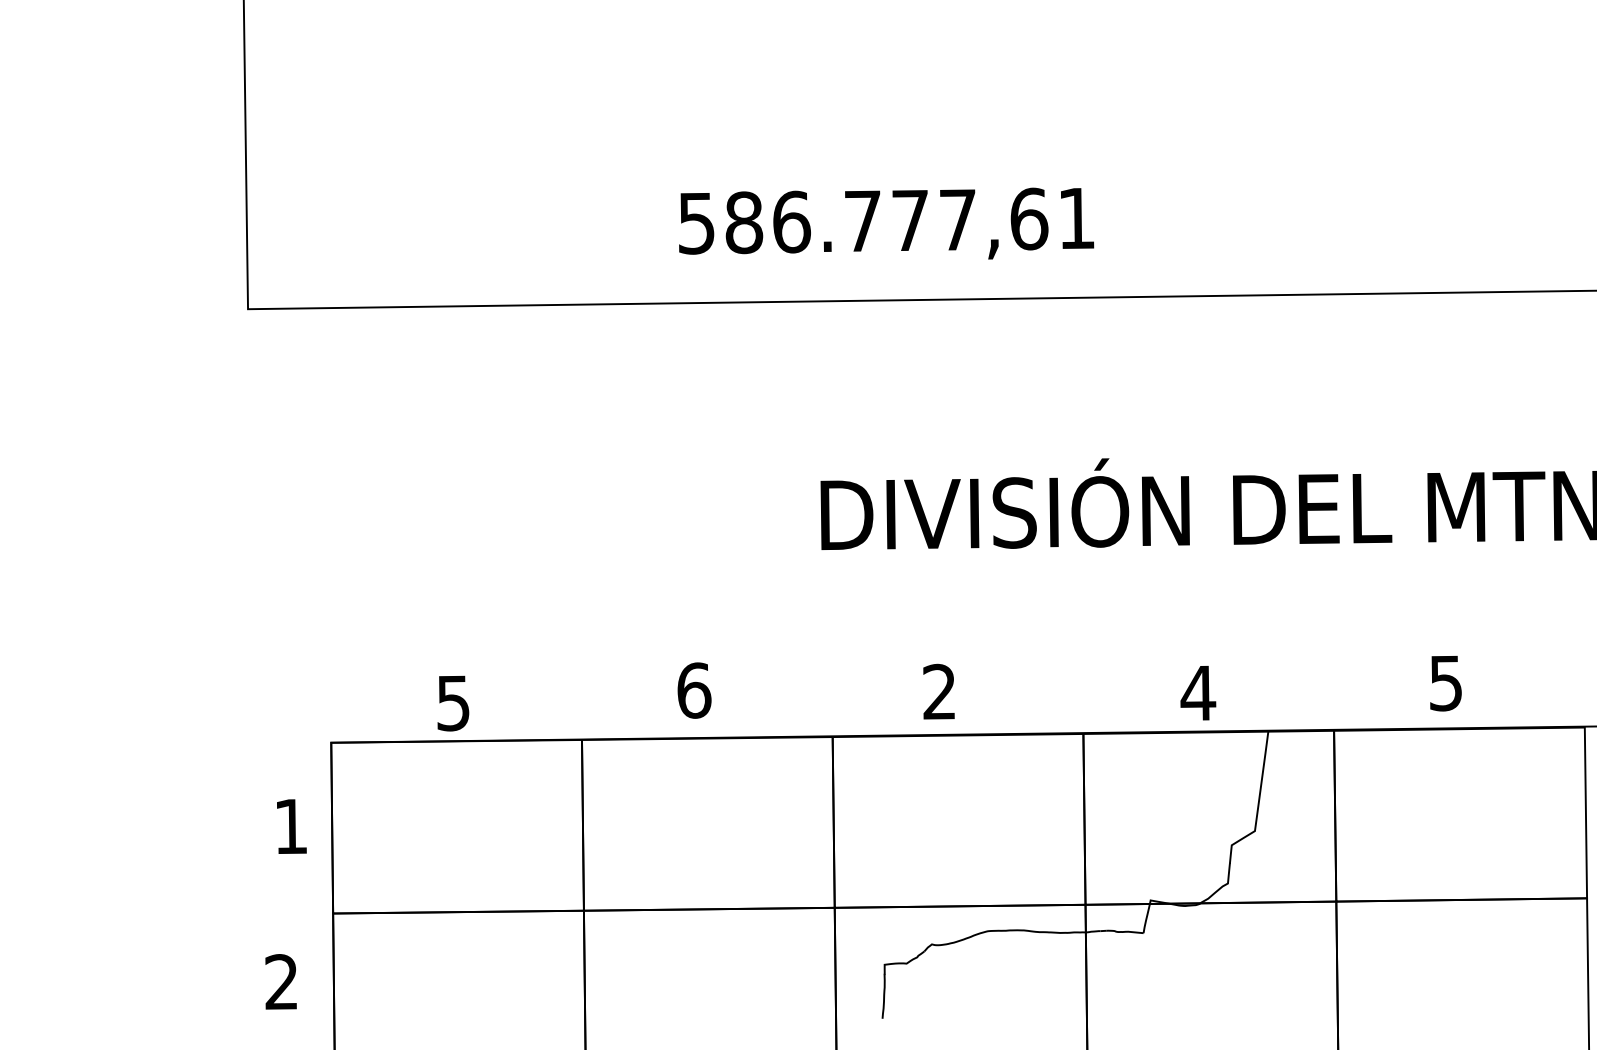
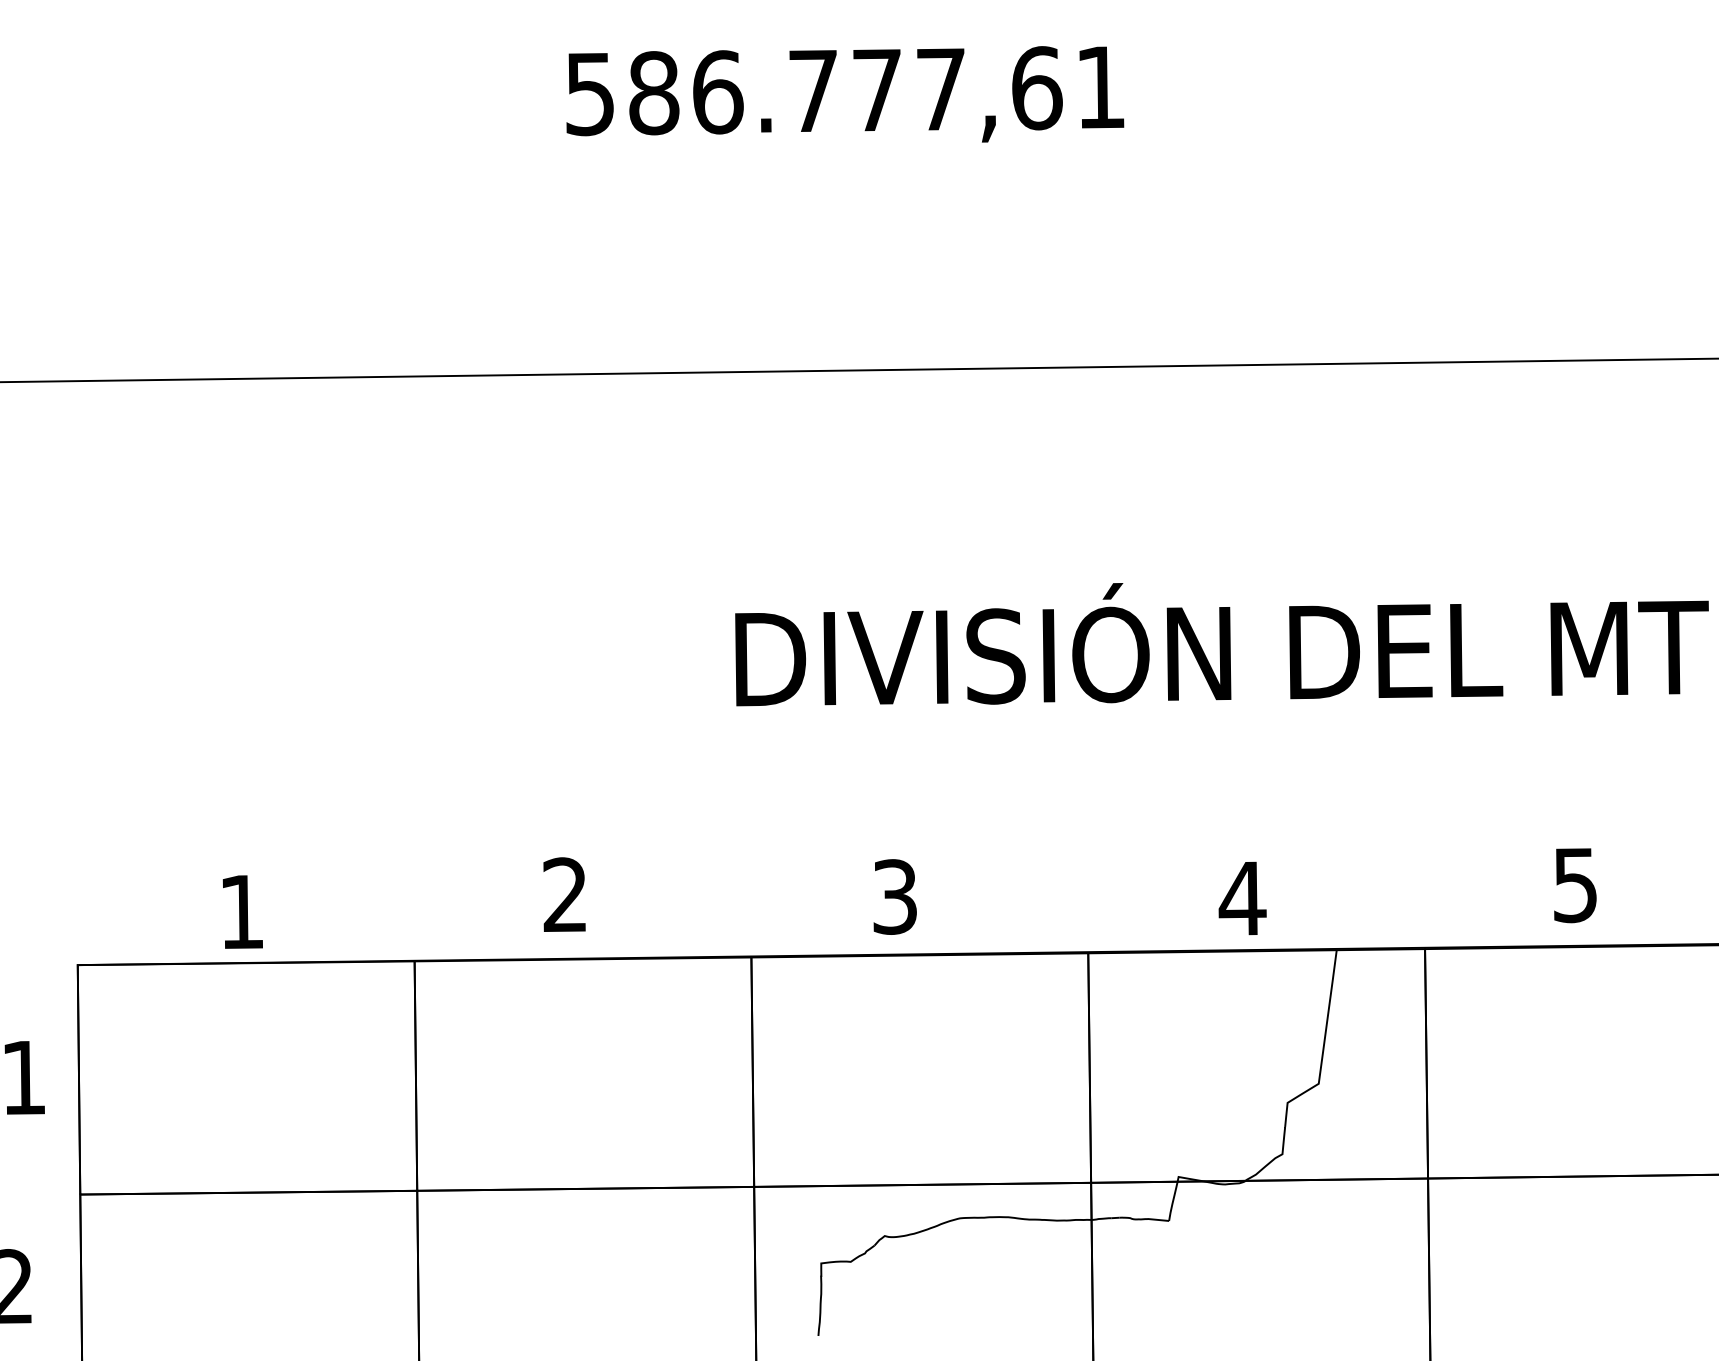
text: (886, 223) -> (845, 94), moved
text: (694, 690) -> (565, 894), 6 -> 2
text: (939, 692) -> (894, 897), 2 -> 3
text: (453, 703) -> (241, 912), 5 -> 1

